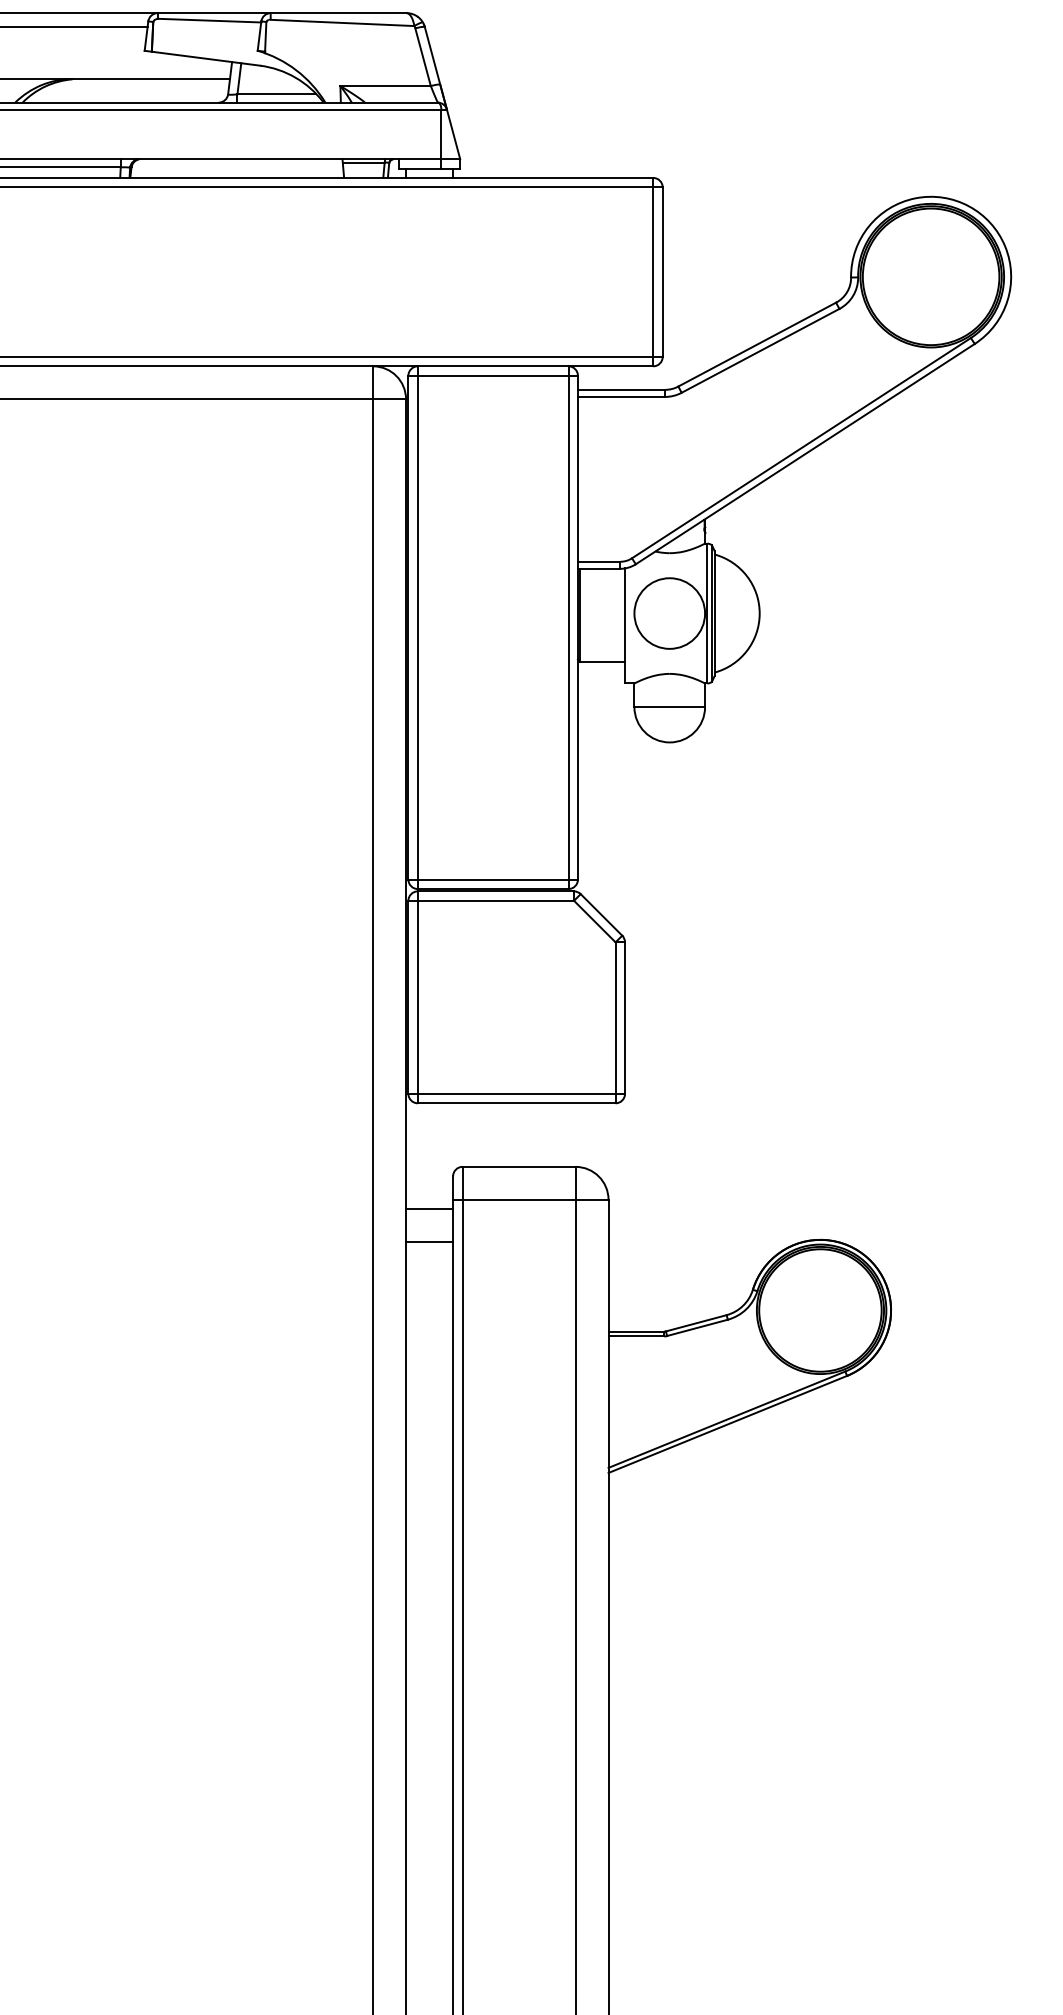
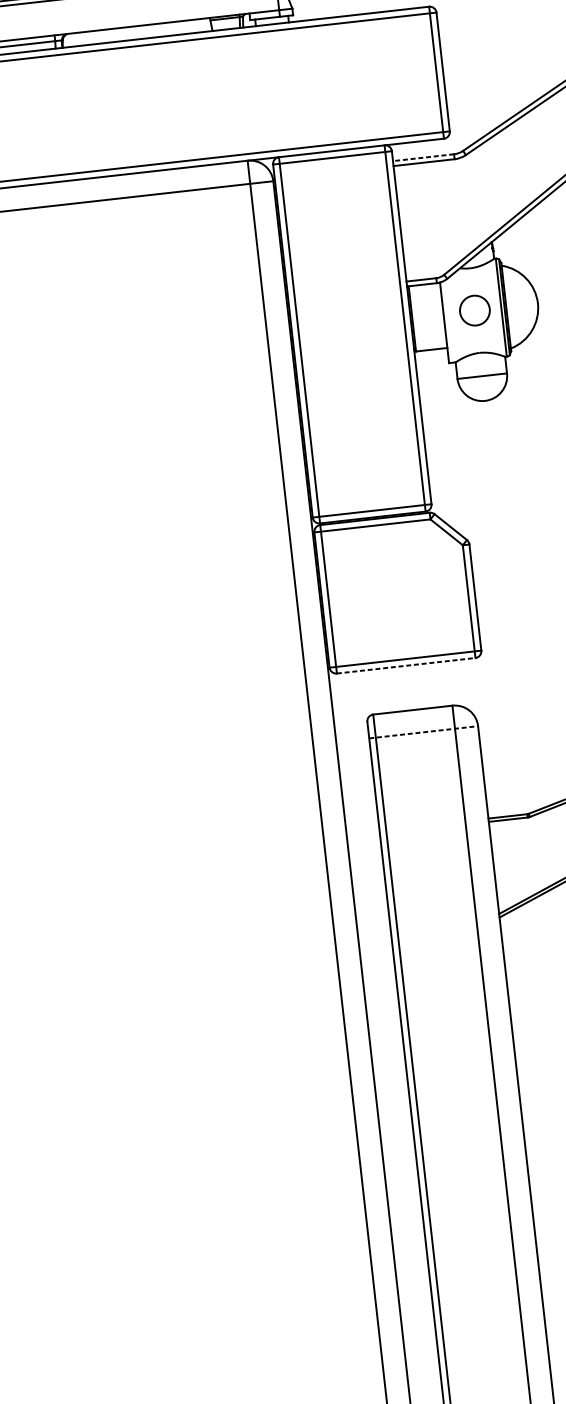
line: (621, 389) -> (423, 157), solid -> dashed
circle: (669, 613) -> (474, 310), size x0.6
line: (516, 1103) -> (406, 665), solid -> dashed
line: (530, 1199) -> (423, 732), solid -> dashed
line: (429, 1209) -> (353, 747), removed
line: (429, 1242) -> (356, 770), removed

